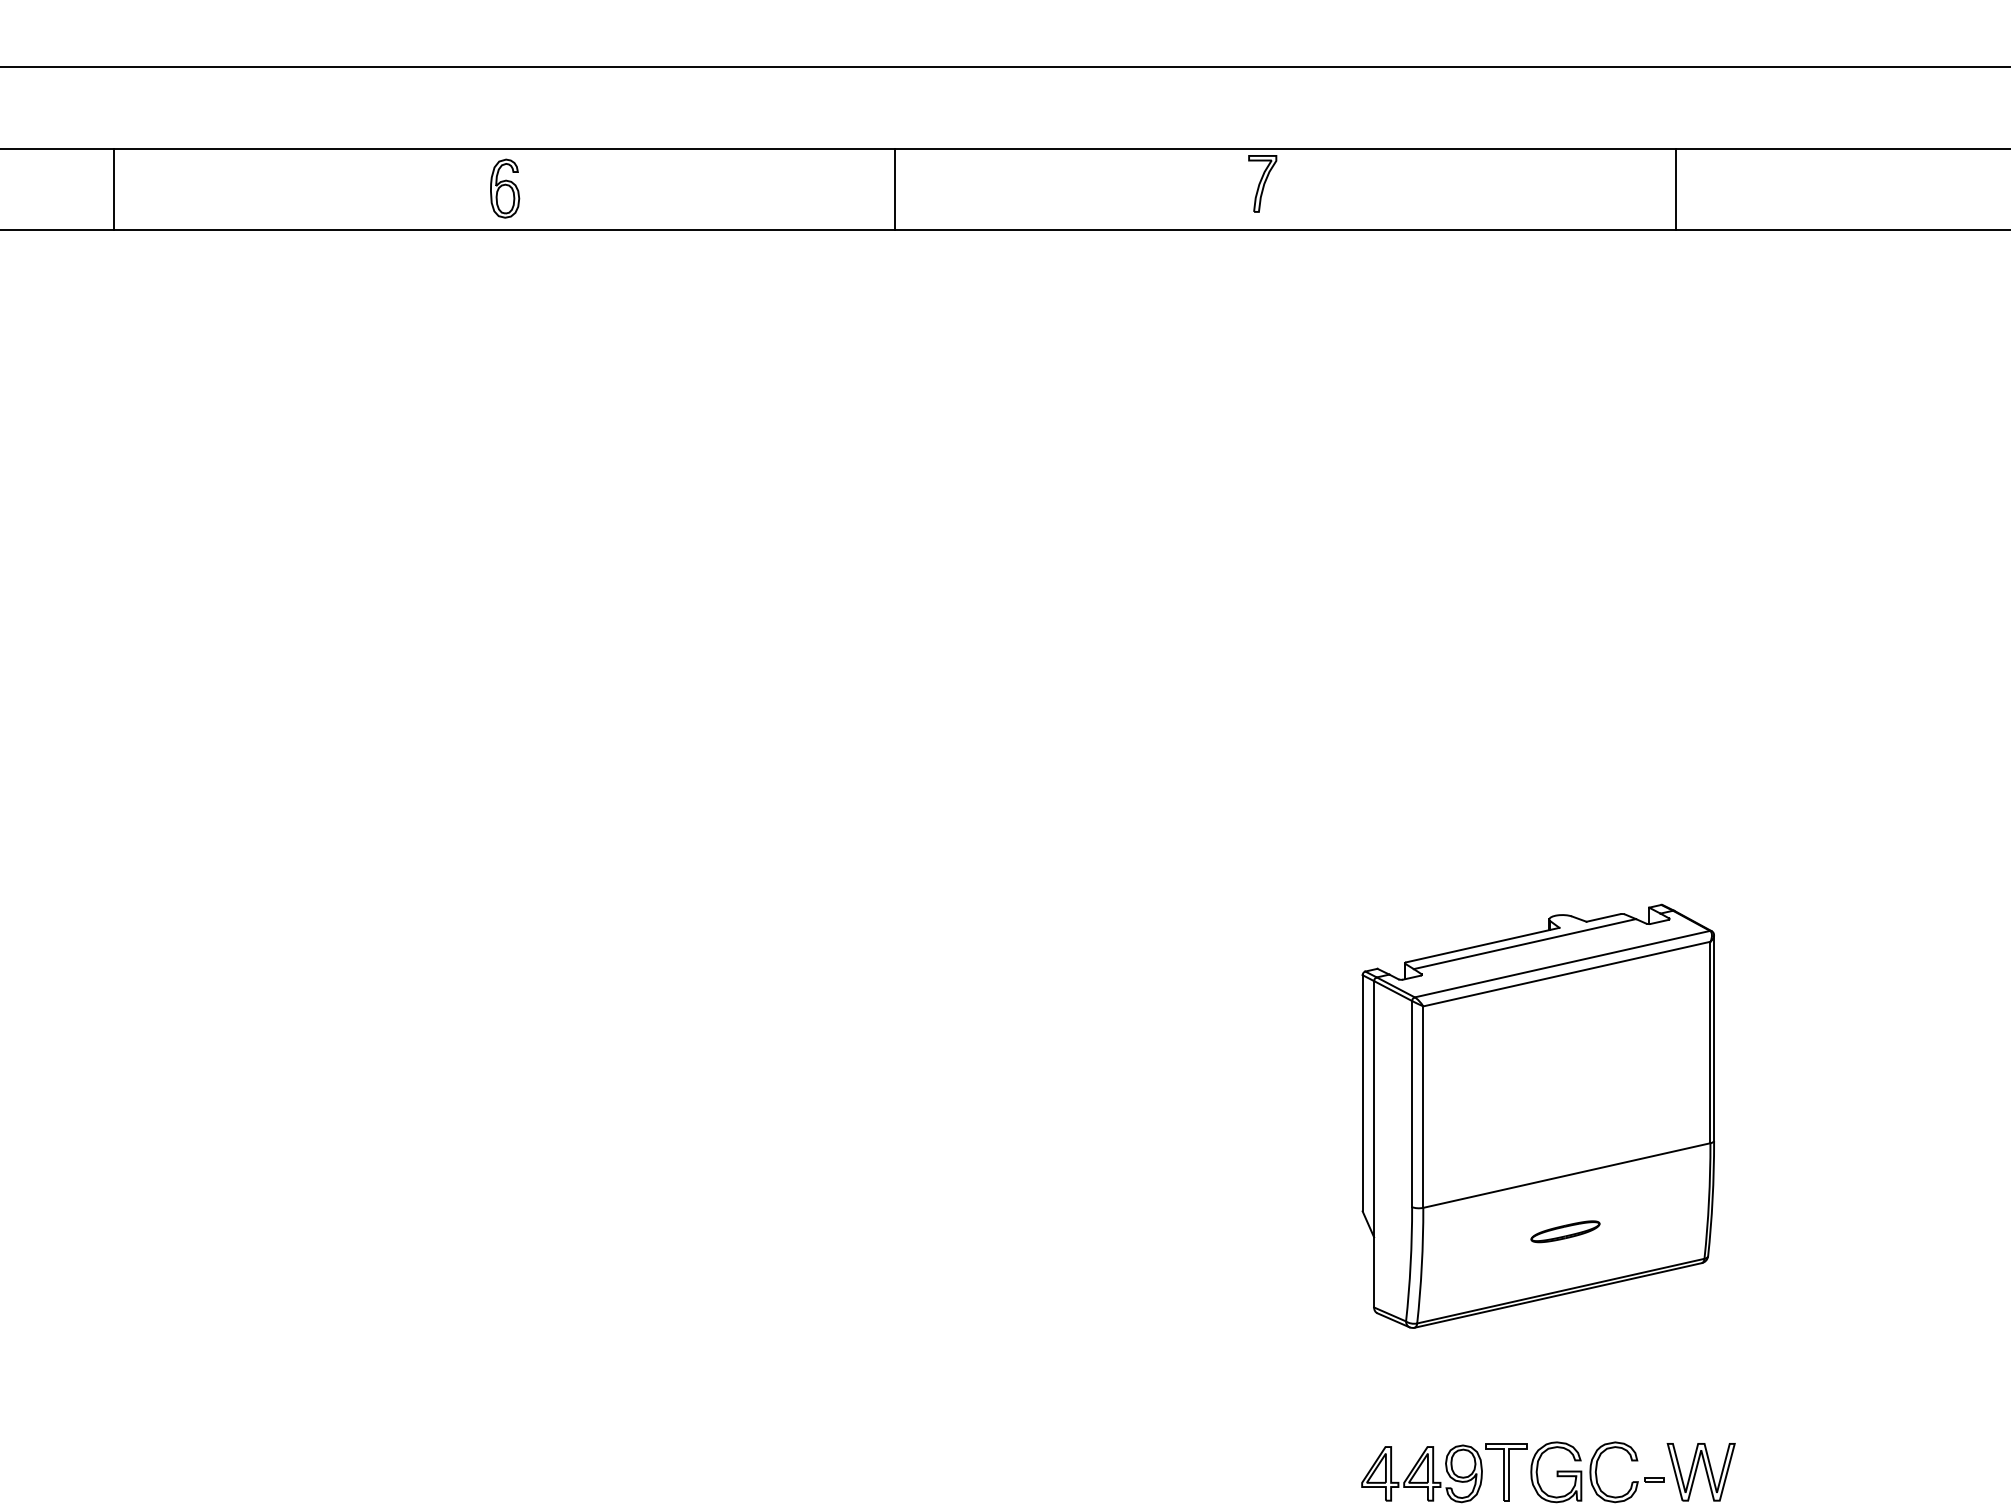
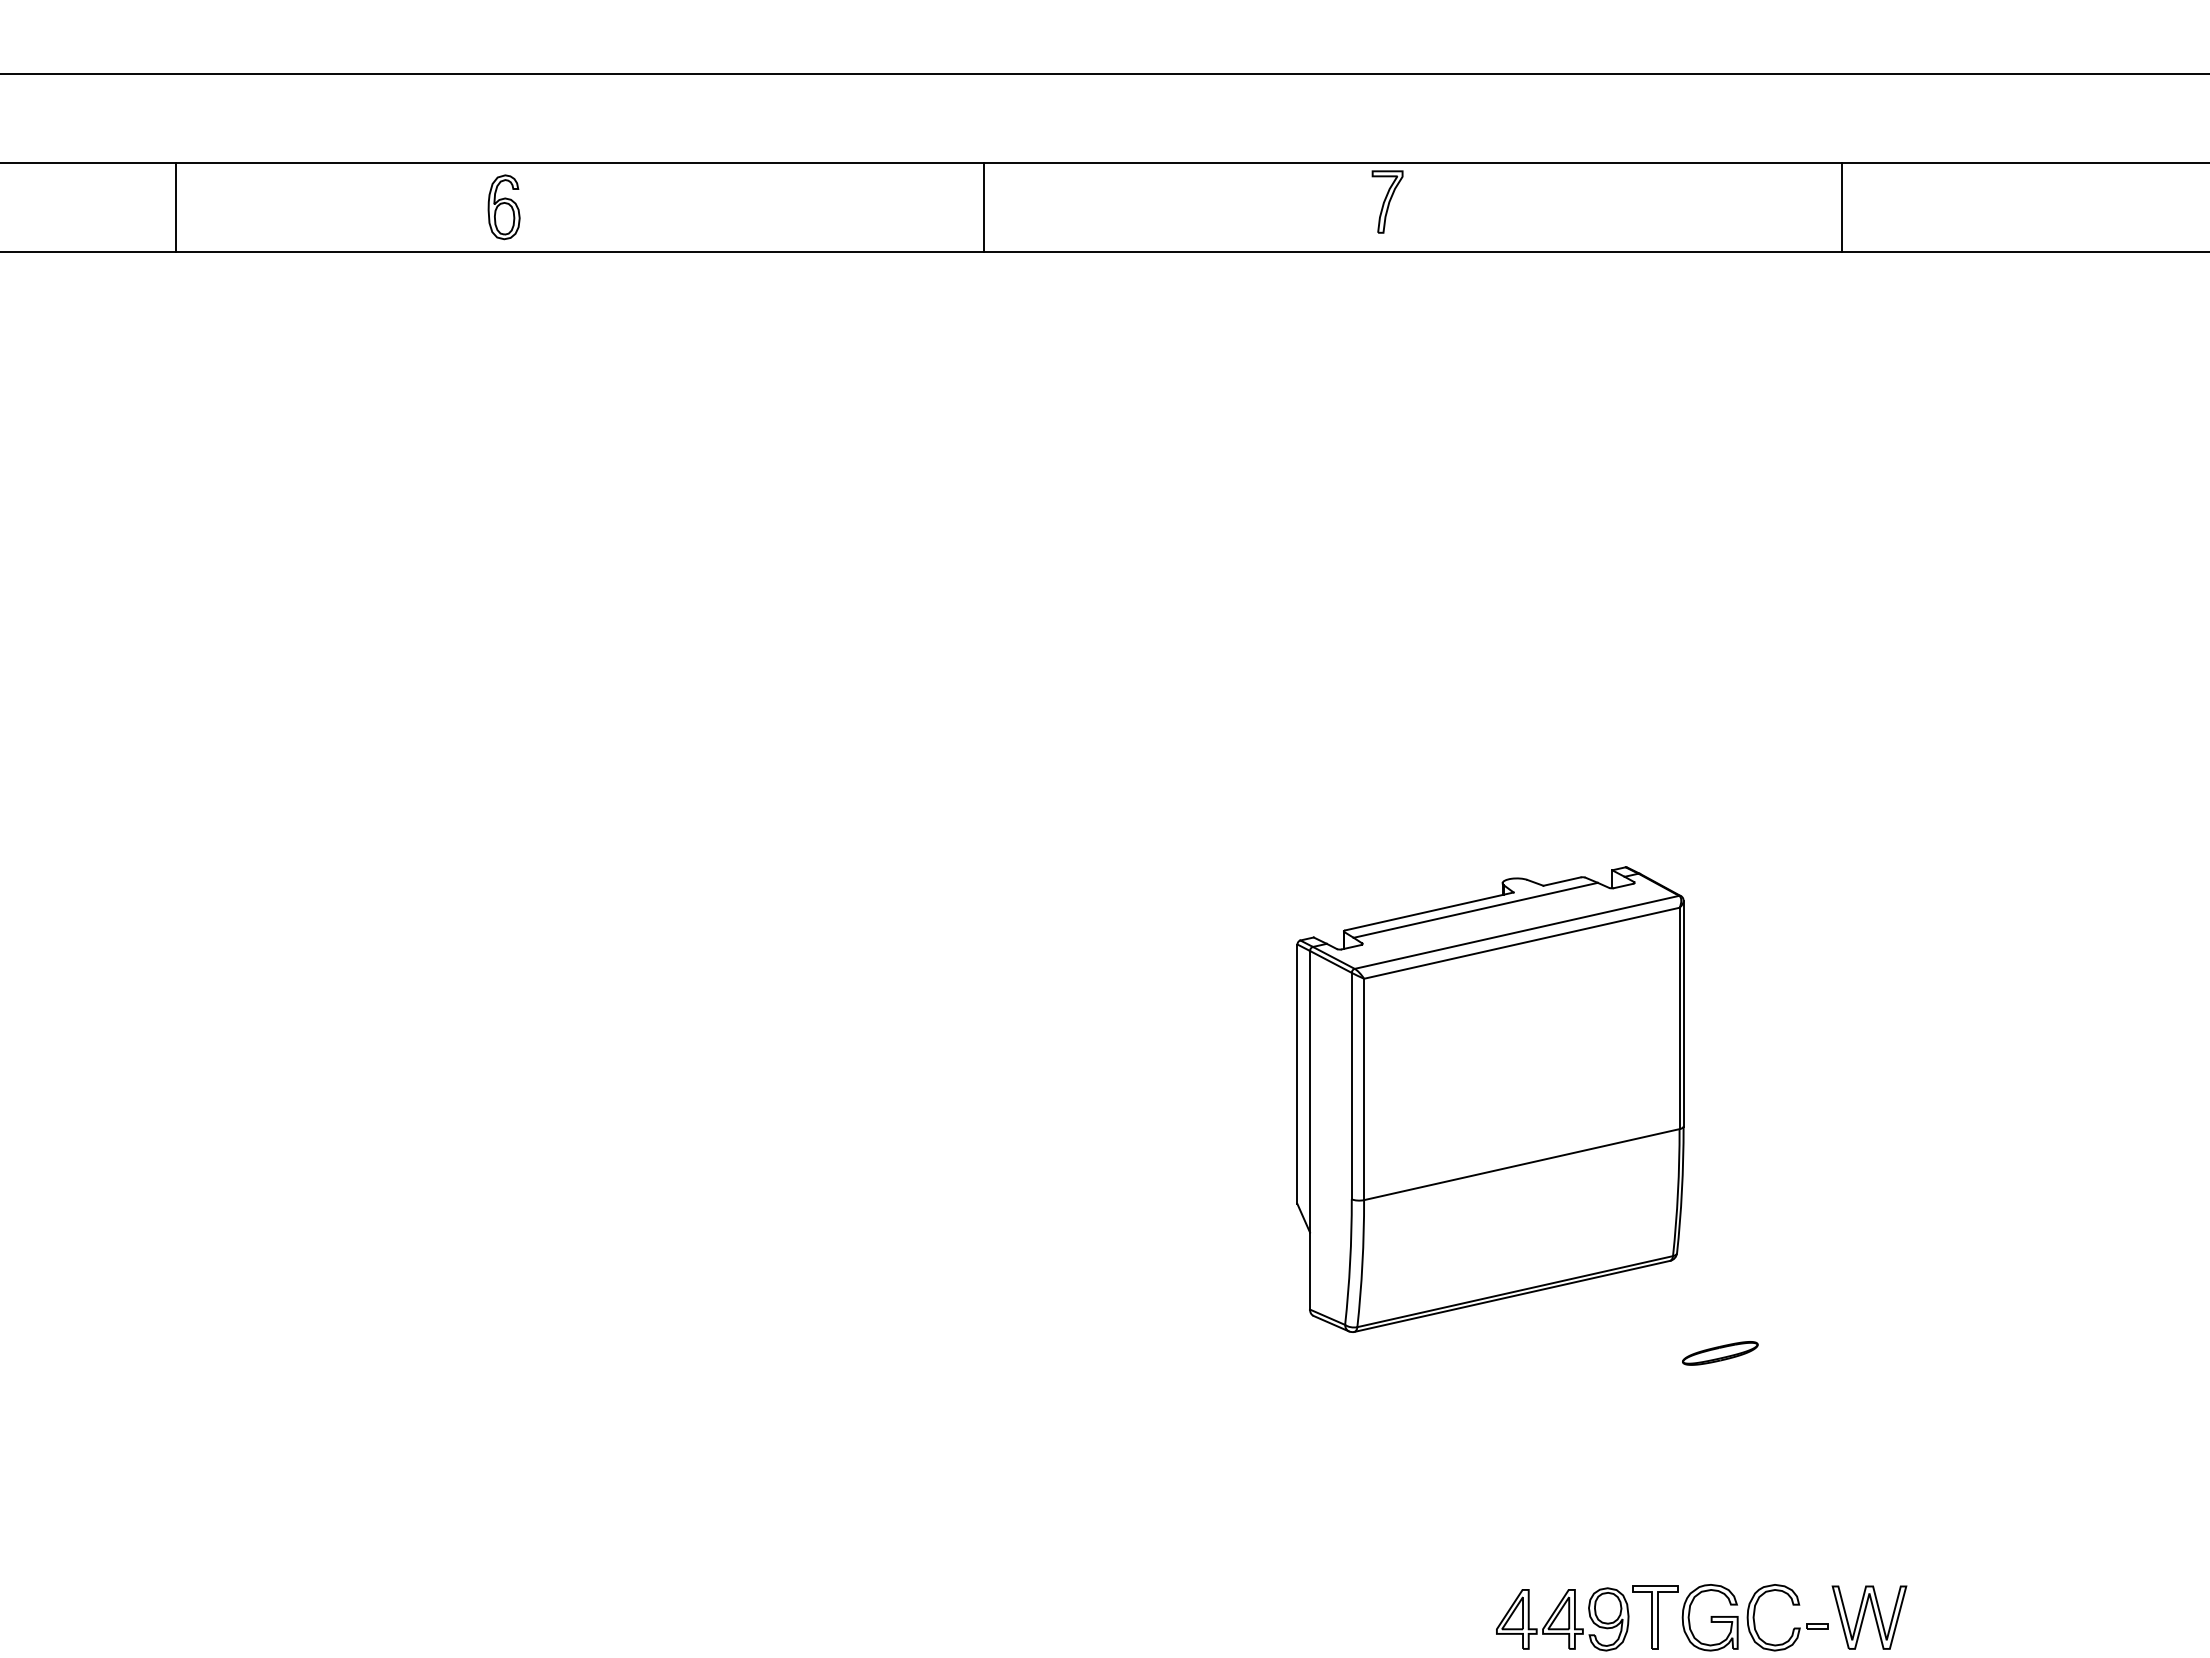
line: (114, 188) -> (175, 207), moved
part: (504, 188) -> (503, 207), moved
part: (1538, 1116) -> (1490, 1099), moved

